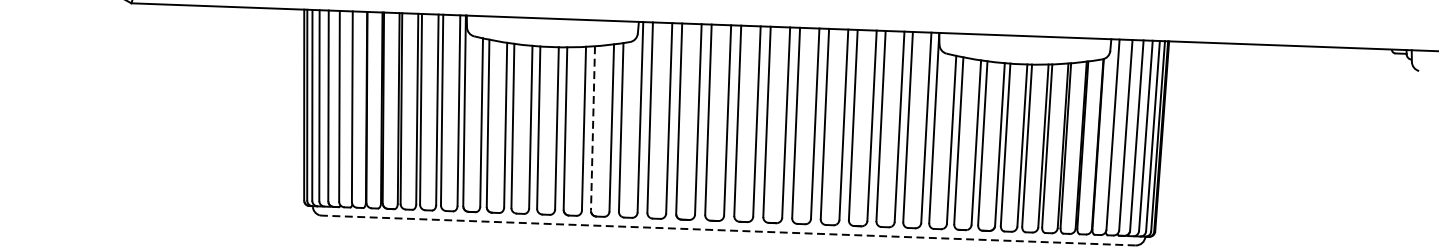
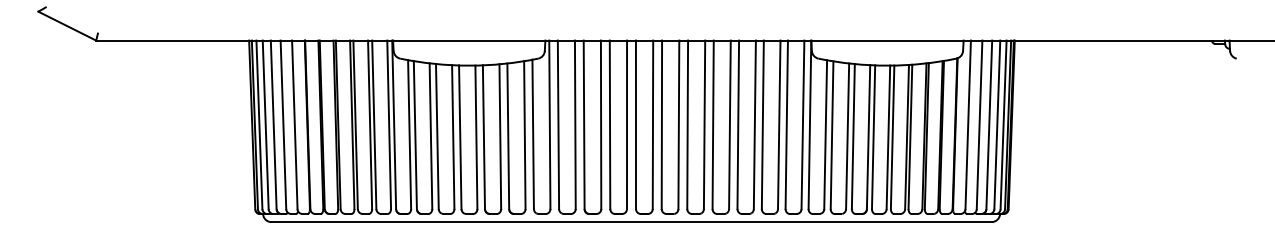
line: (593, 128) -> (508, 136), dashed -> solid
line: (728, 231) -> (631, 222), dashed -> solid

